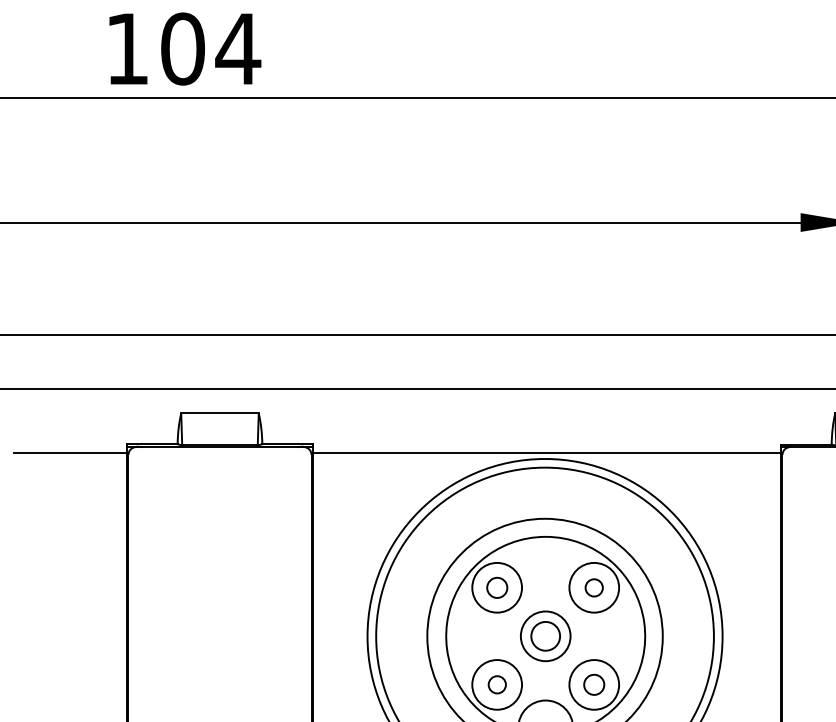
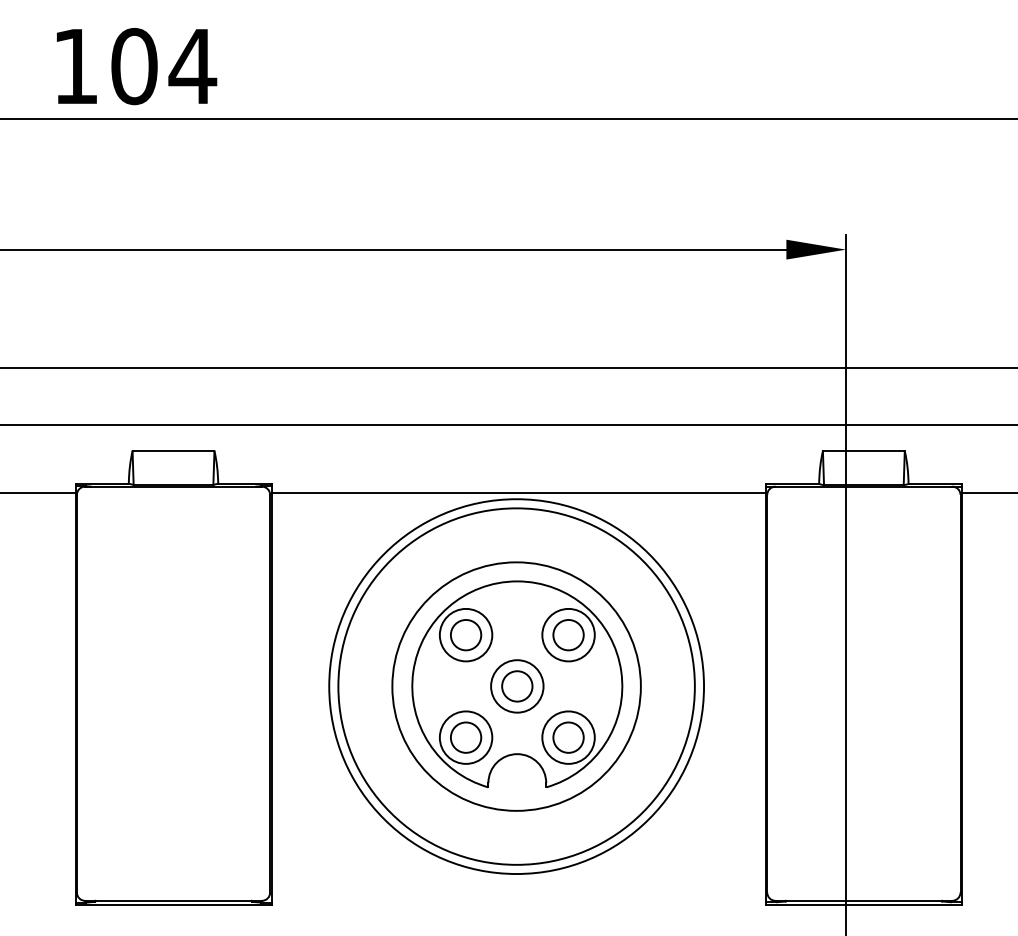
circle: (497, 588) -> (466, 635), size x1.43
circle: (594, 588) -> (568, 635), size x1.67
circle: (497, 684) -> (466, 737), size x1.67
circle: (594, 684) -> (568, 737), size x1.43

